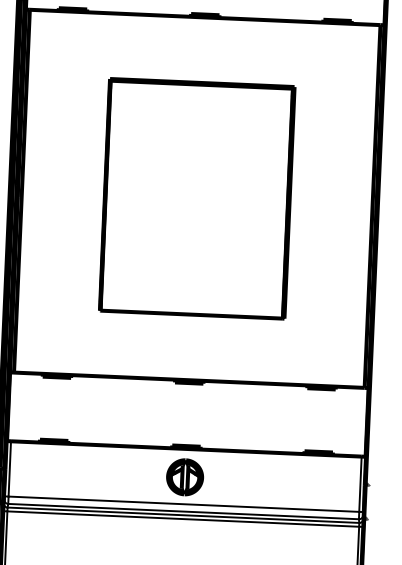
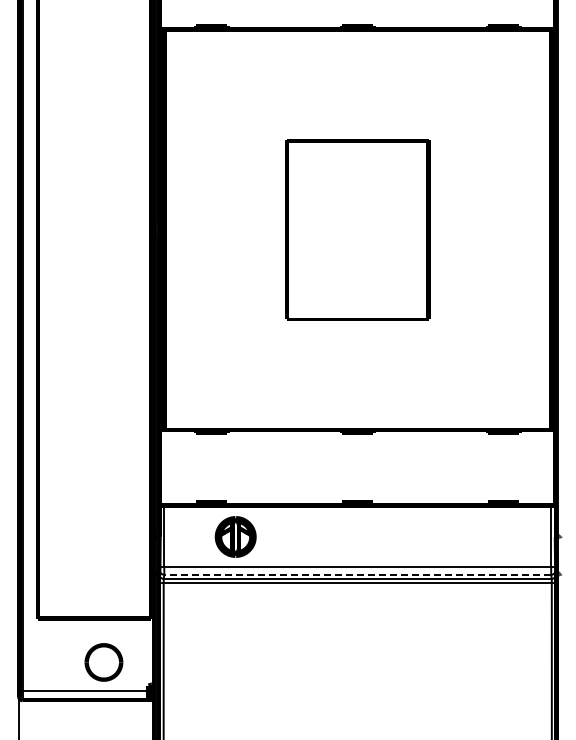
part: (197, 198) -> (357, 229), size x0.7
part: (184, 476) -> (235, 536), moved
line: (183, 511) -> (357, 574), solid -> dashed

